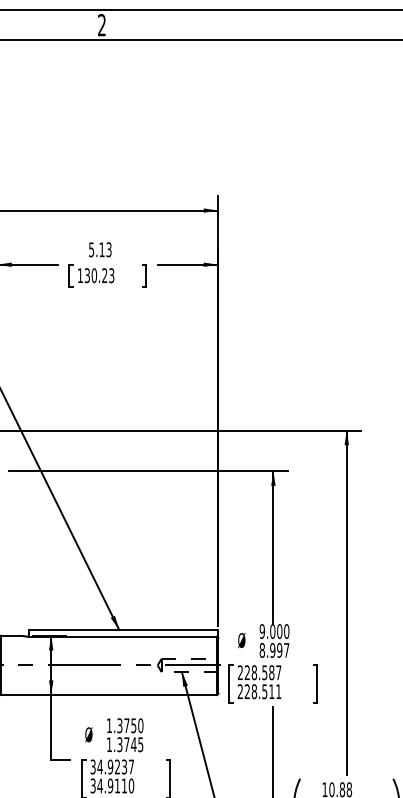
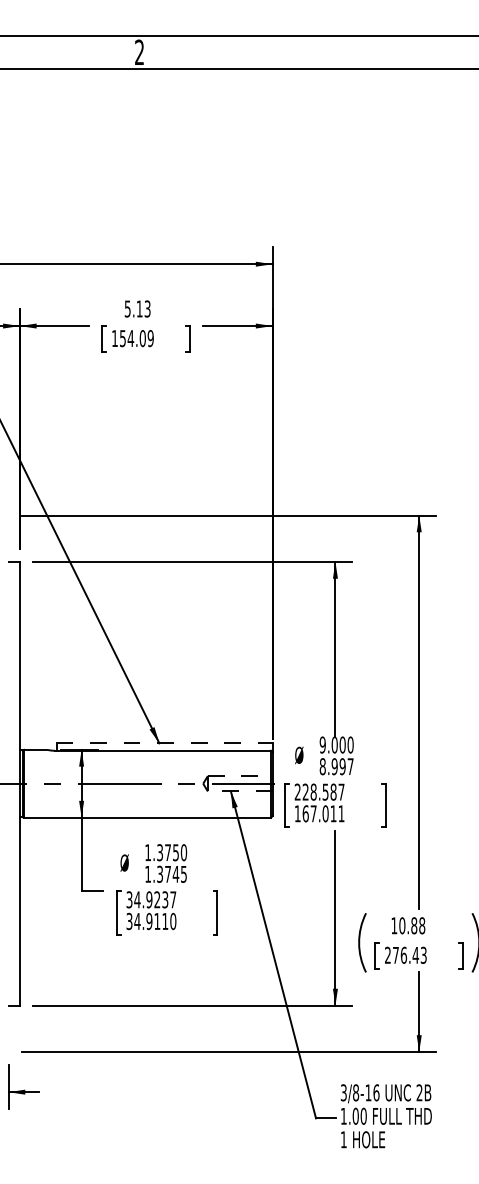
text: (99, 275) -> (136, 338), 130.23 -> 154.09
line: (123, 630) -> (164, 743), solid -> dashed
text: (252, 691) -> (311, 813), 228.511 -> 167.011

